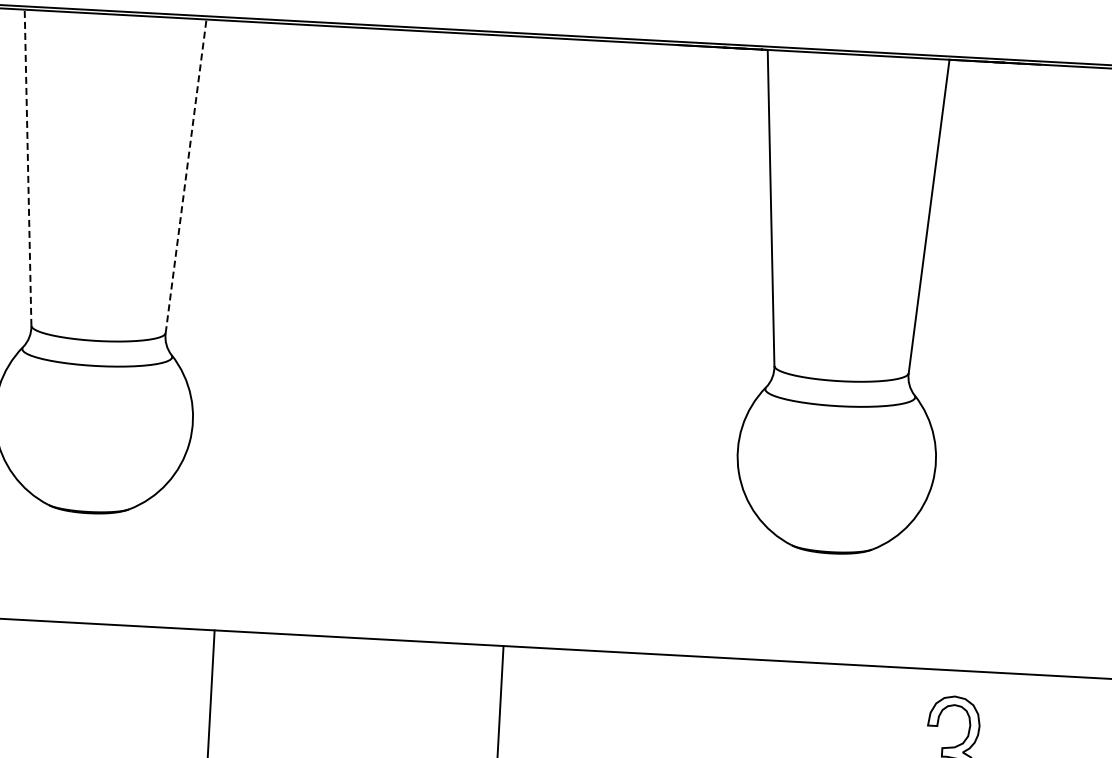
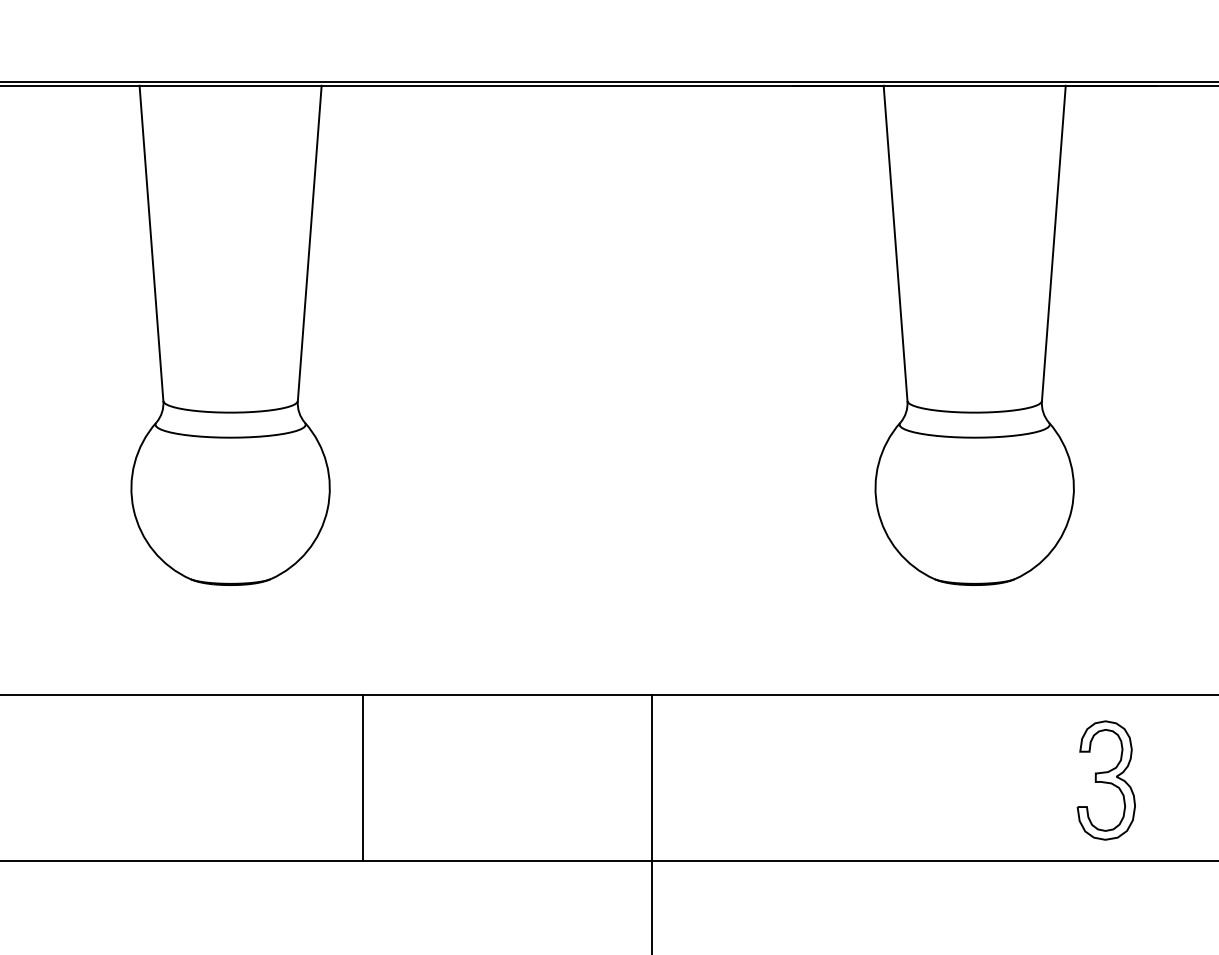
line: (28, 166) -> (151, 242), dashed -> solid
line: (185, 175) -> (309, 242), dashed -> solid

